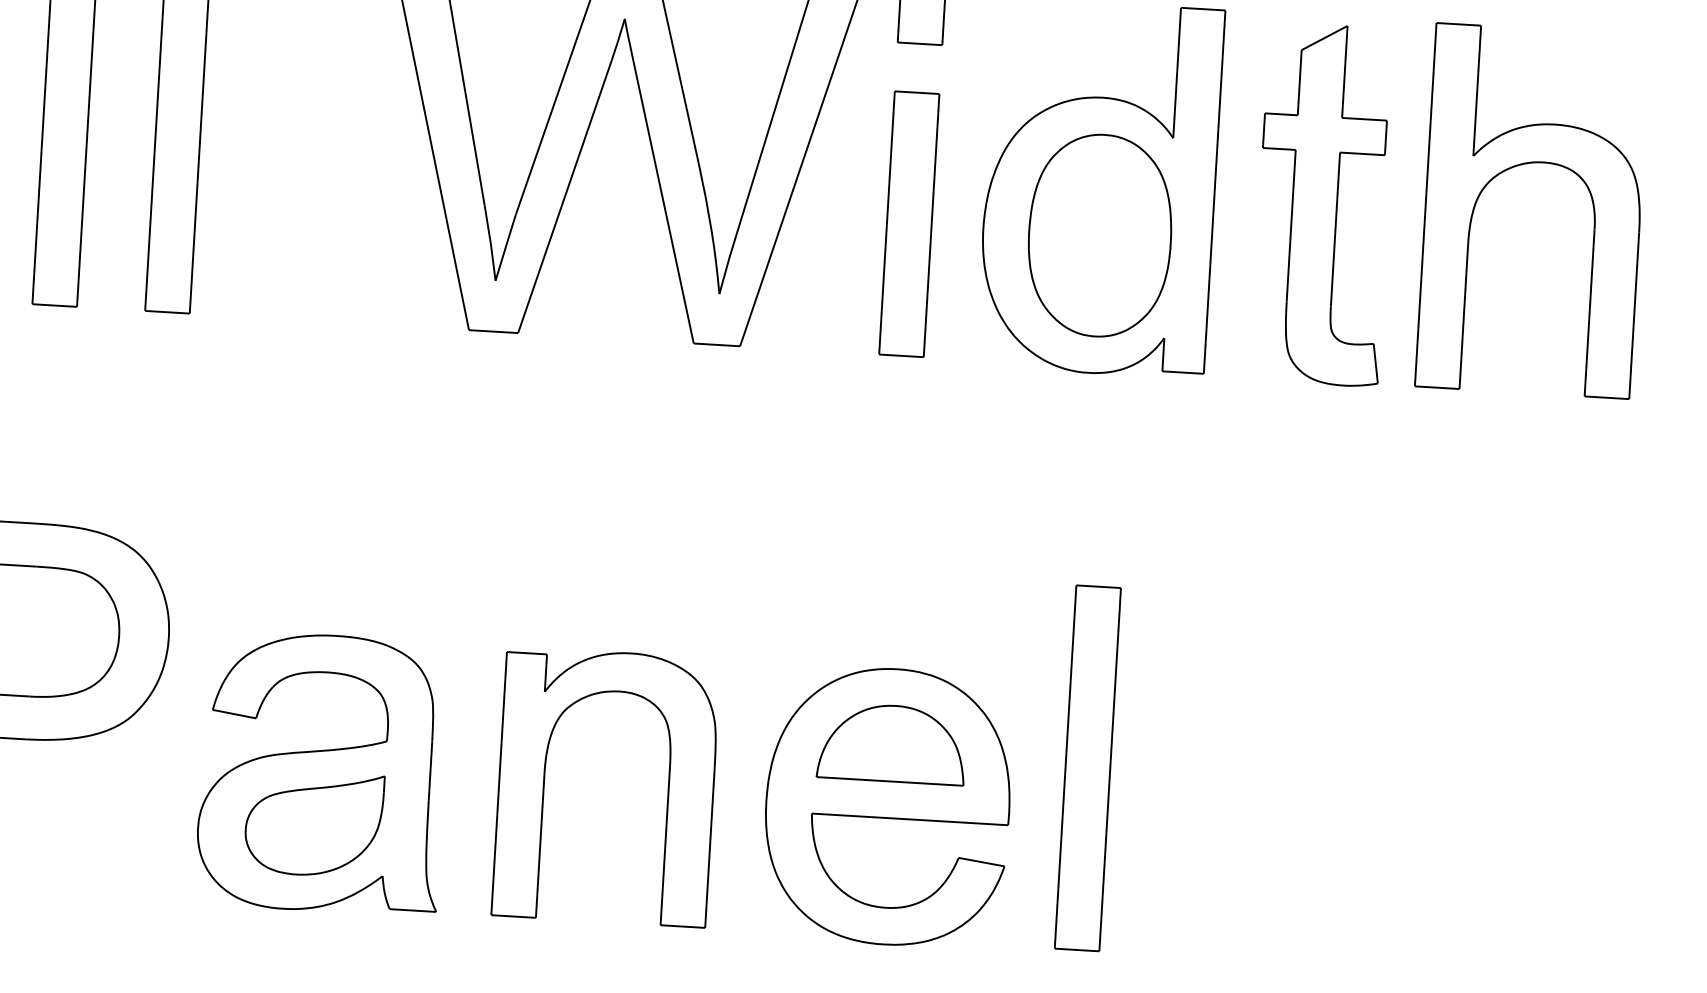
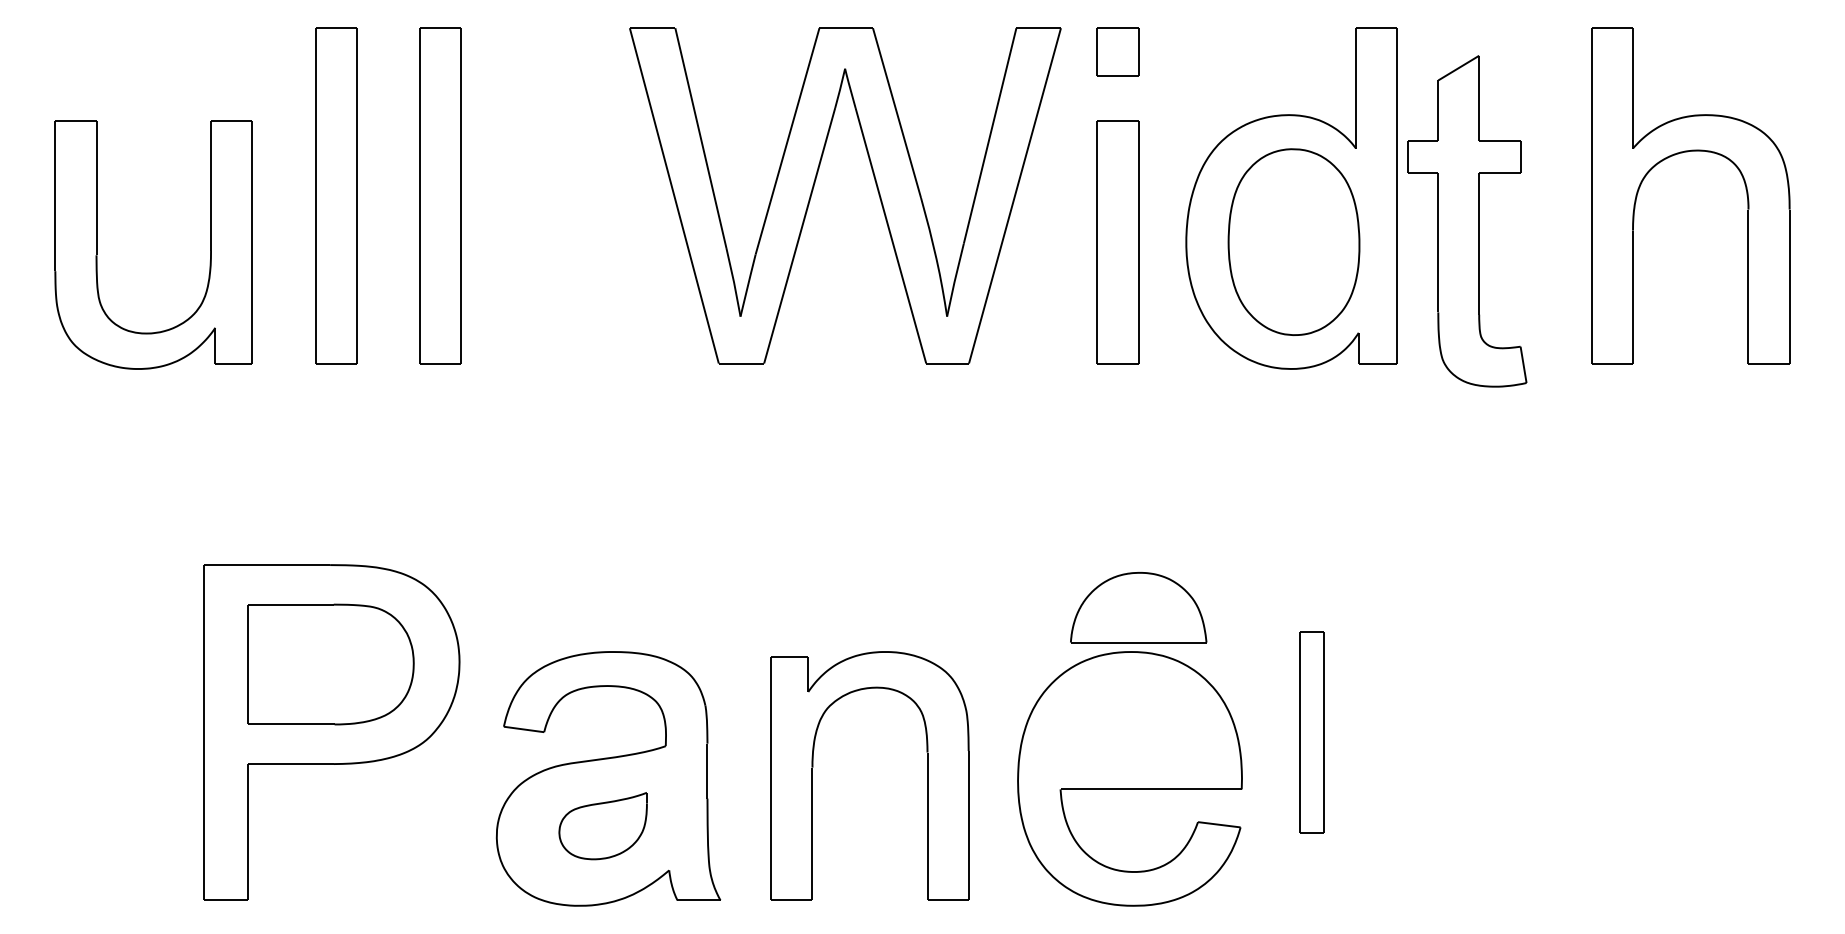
part: (1324, 204) -> (1467, 221), moved
part: (892, 743) -> (1138, 607), moved
part: (1087, 768) -> (1311, 732), size x0.6
part: (313, 823) -> (602, 825), size x0.7

